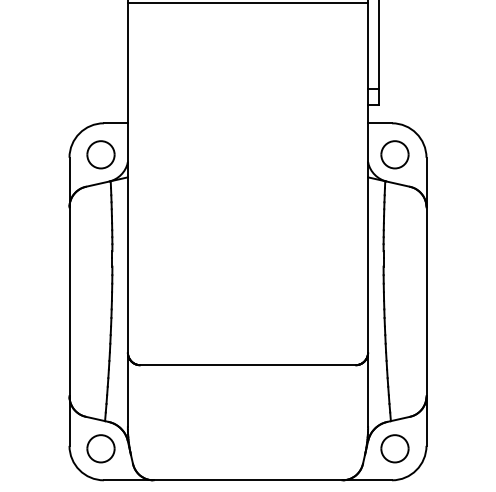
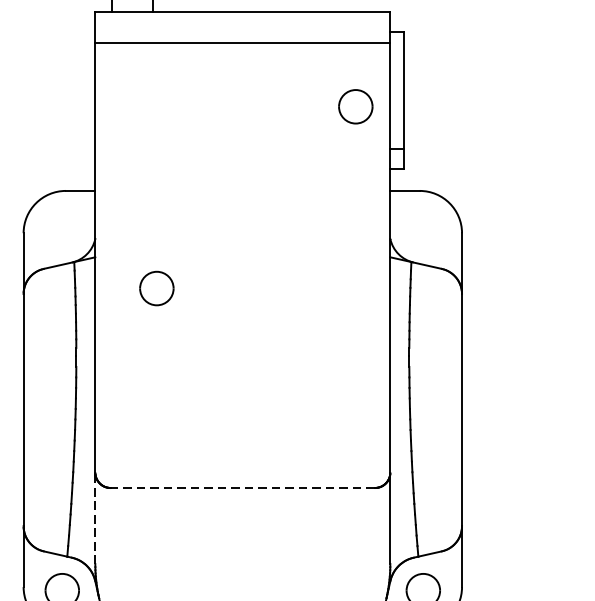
part: (100, 154) -> (156, 288), moved
part: (394, 154) -> (355, 106), moved
line: (248, 365) -> (243, 488), solid -> dashed
line: (127, 389) -> (94, 517), solid -> dashed

